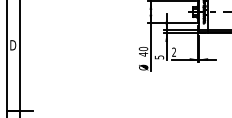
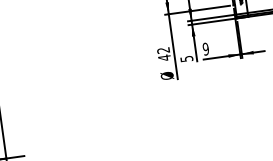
text: (143, 48) -> (163, 49), 40 -> 42
text: (174, 51) -> (206, 48), 2 -> 9

